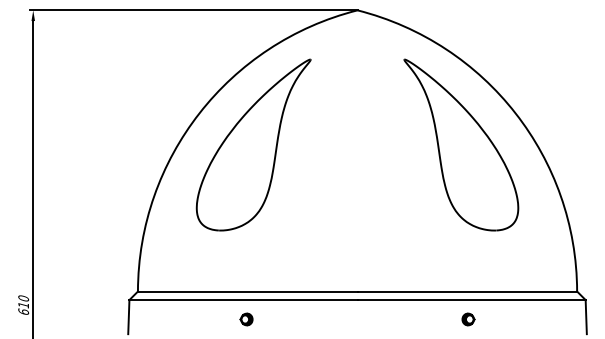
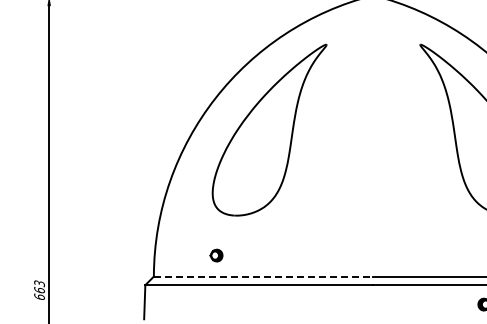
line: (247, 291) -> (263, 276), solid -> dashed
text: (23, 301) -> (39, 286), 610 -> 663
part: (246, 319) -> (216, 255), moved

